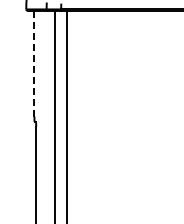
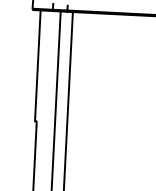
line: (34, 63) -> (38, 63), dashed -> solid

